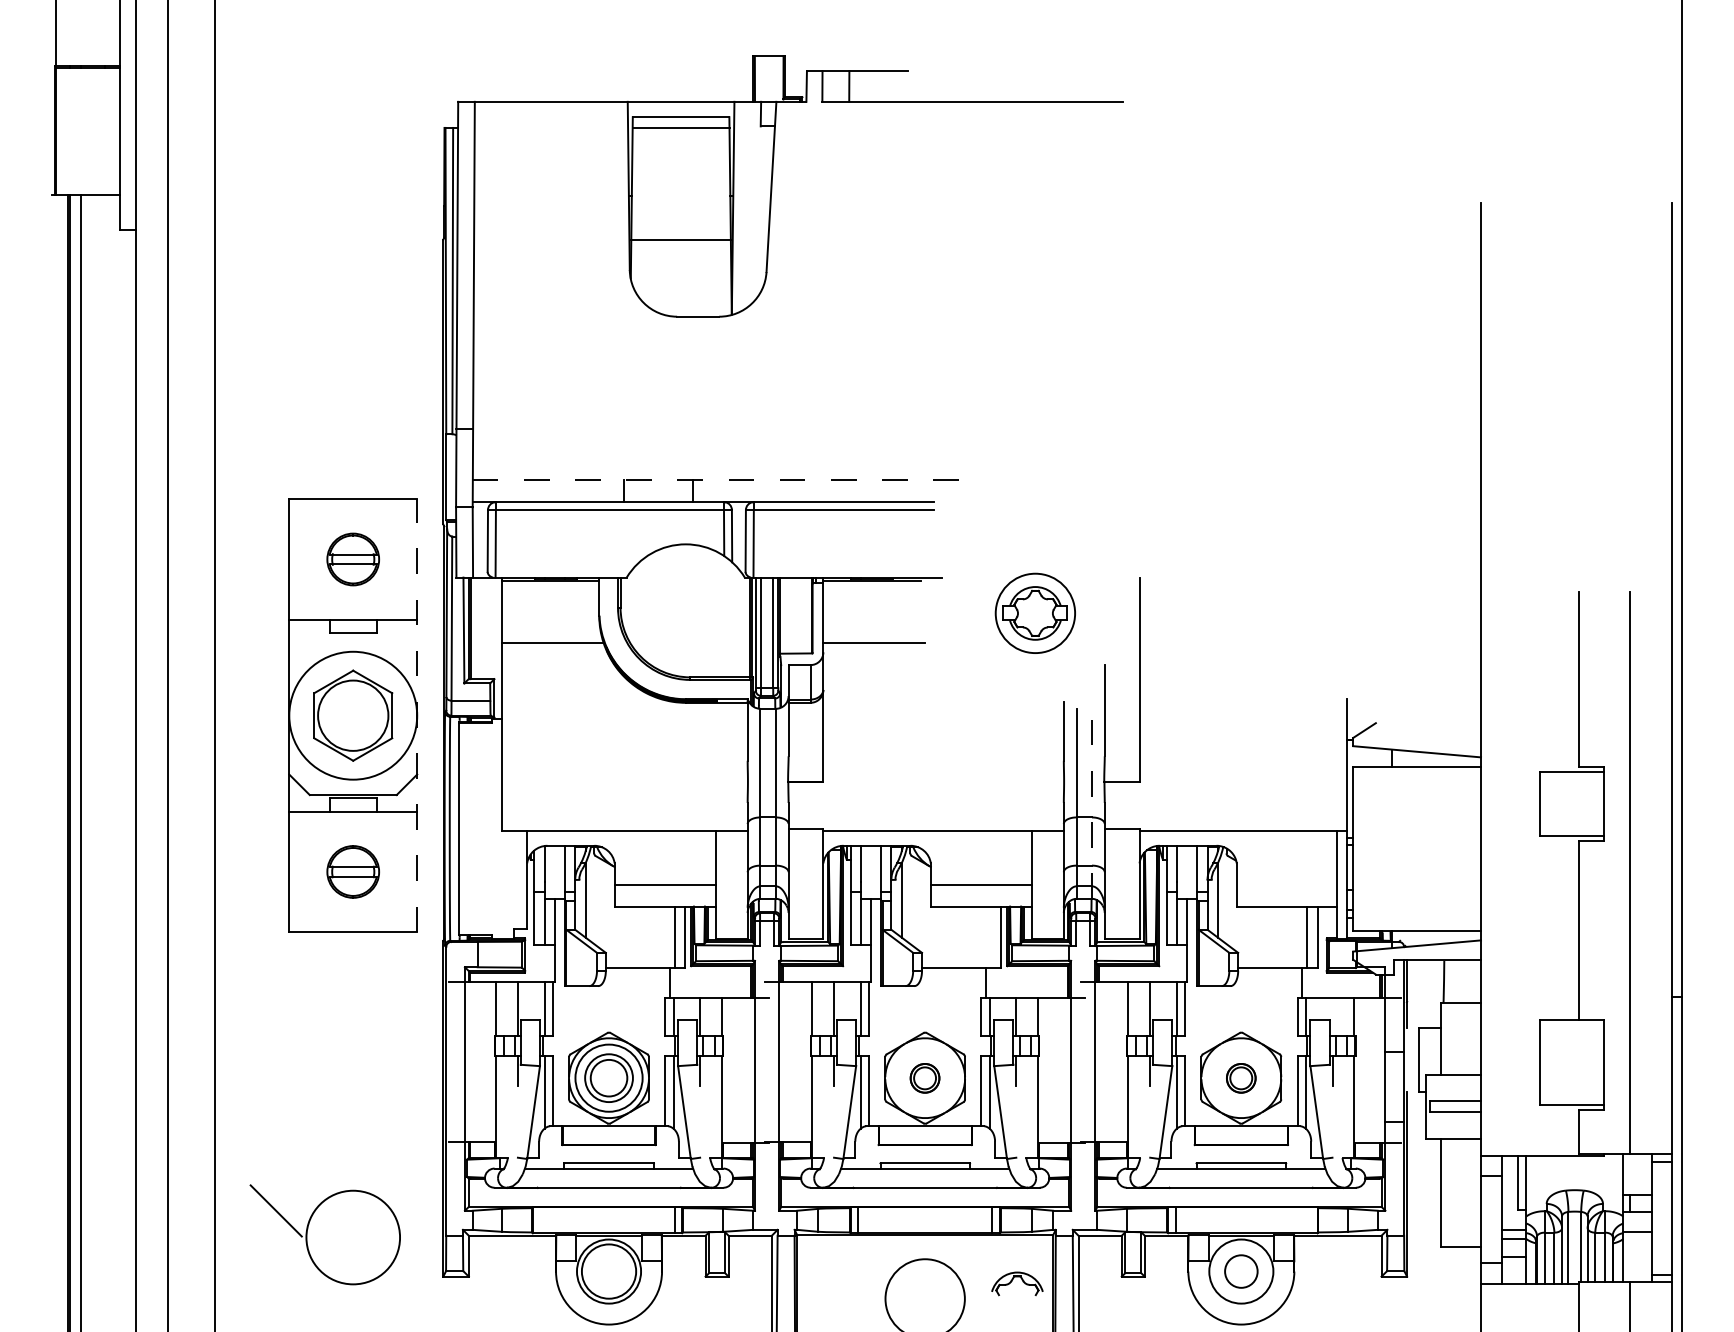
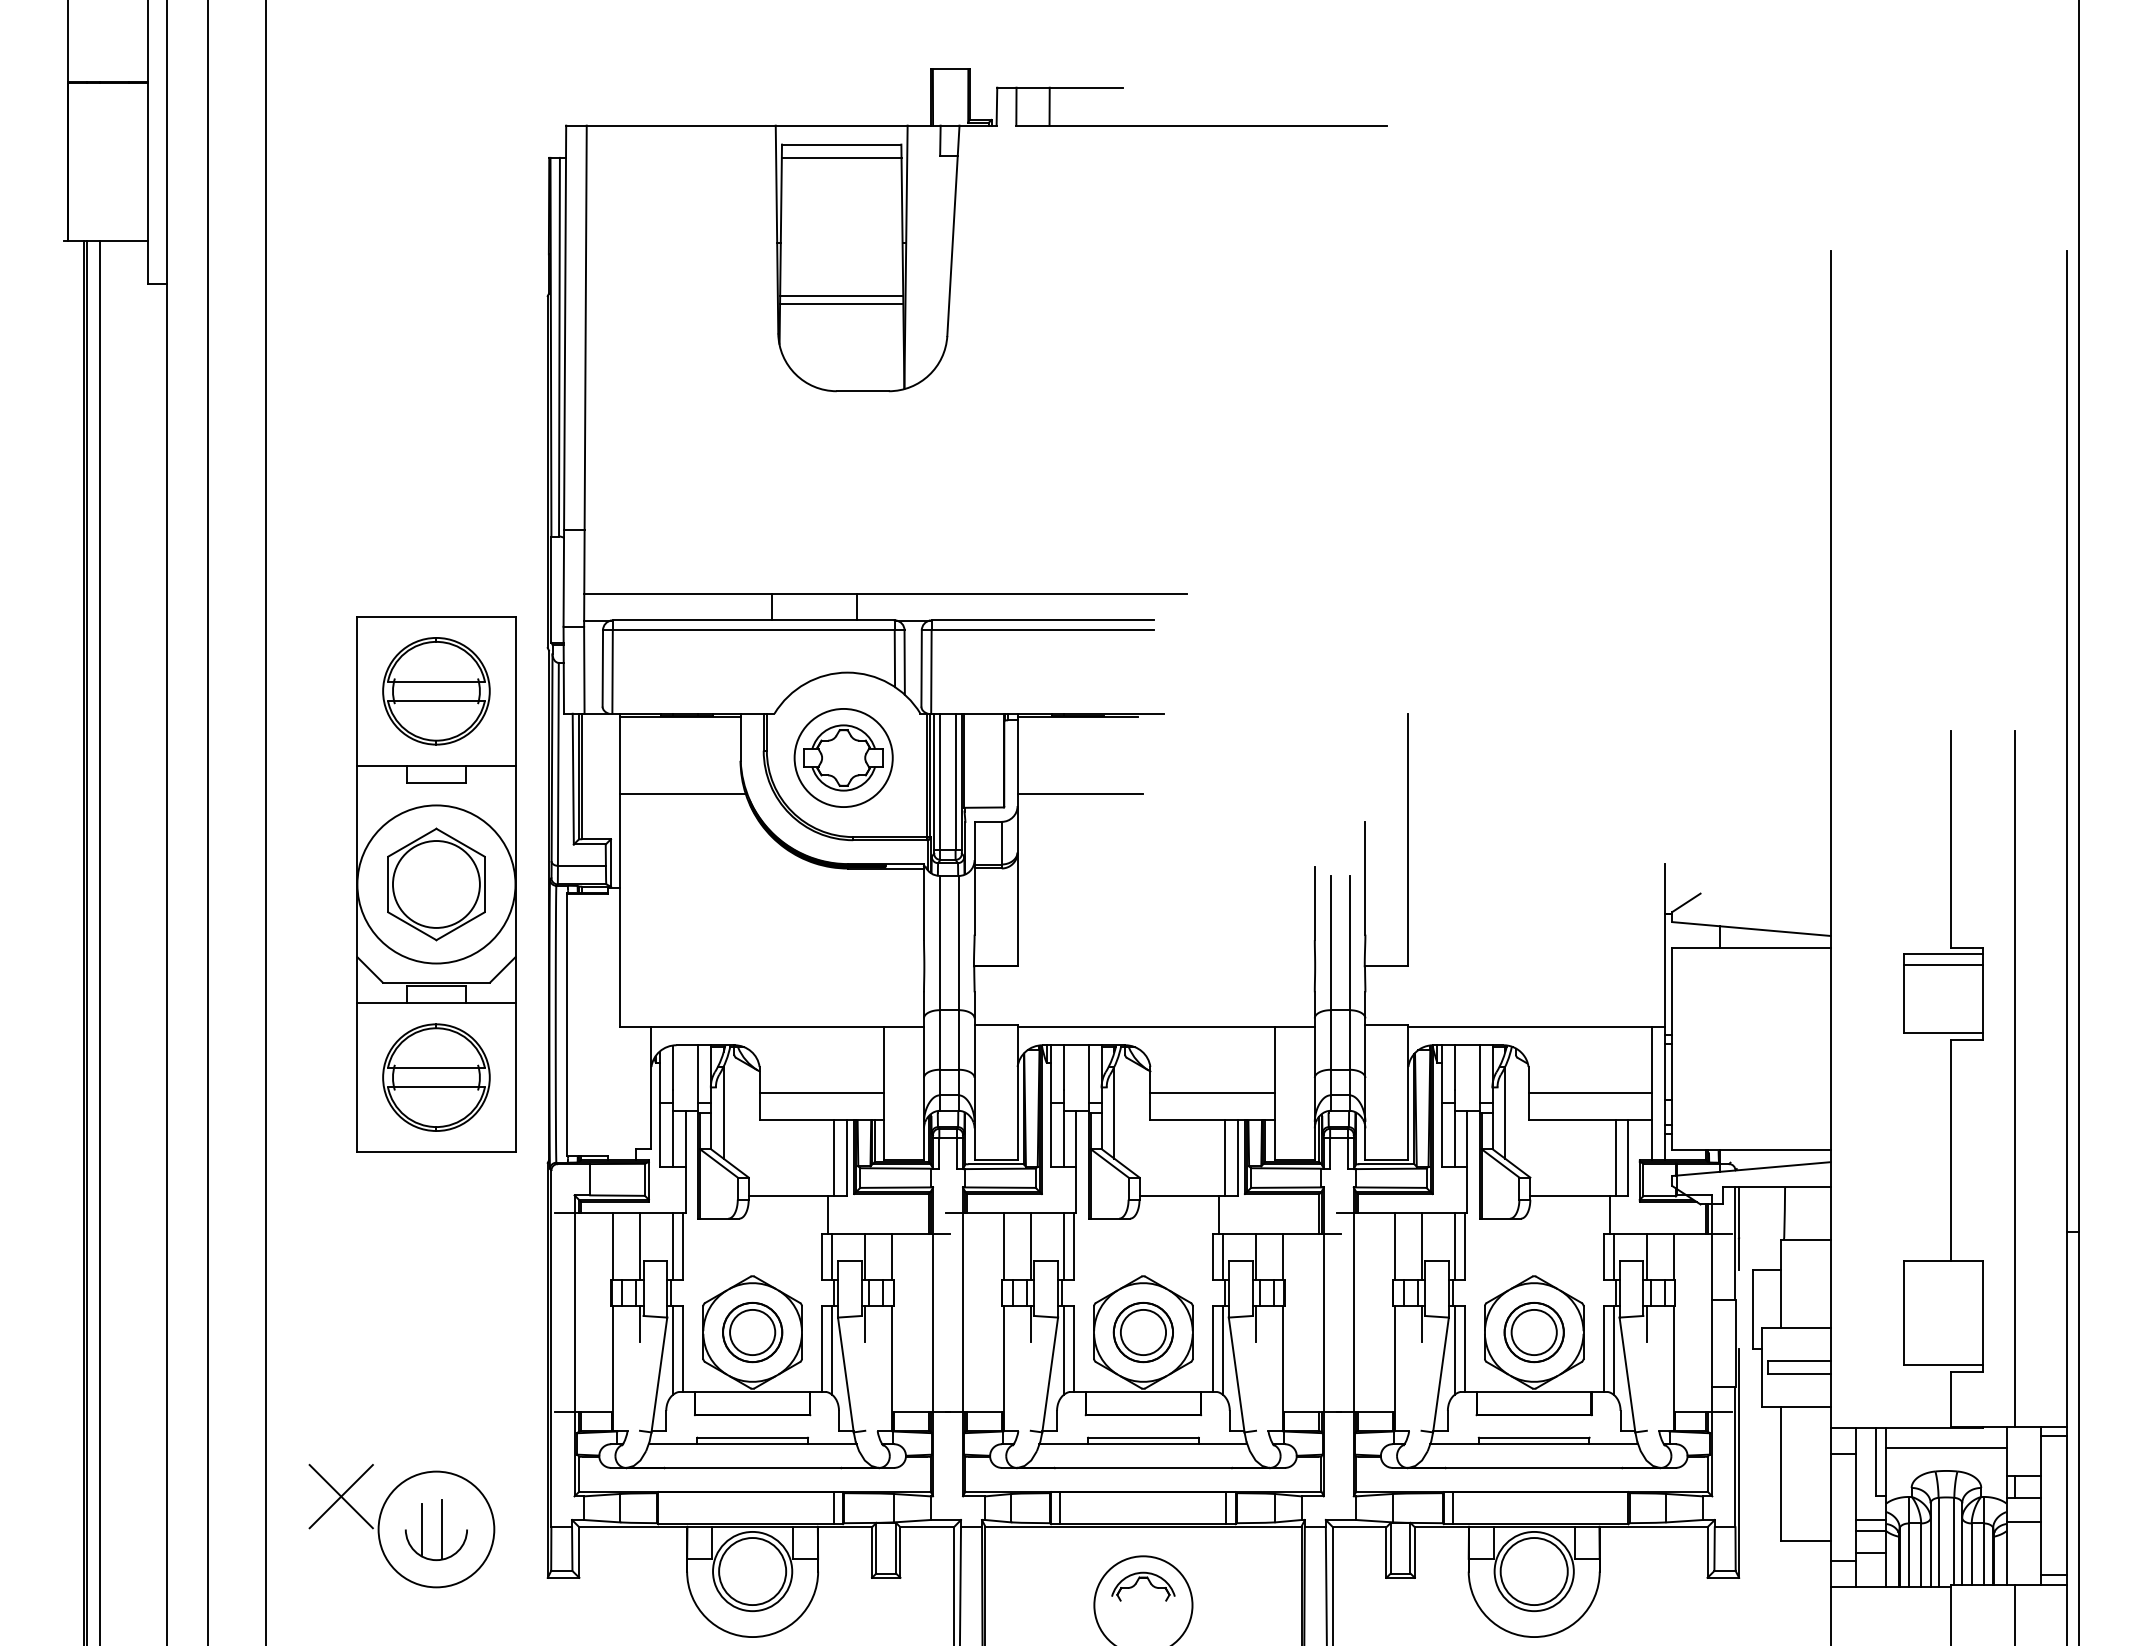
line: (680, 245) -> (841, 303), added
line: (717, 480) -> (886, 593), dashed -> solid
part: (353, 559) -> (436, 691), size x1.67
part: (1035, 613) -> (843, 757), moved
line: (417, 714) -> (515, 883), dashed -> solid
line: (1571, 781) -> (1942, 965), added
line: (1091, 803) -> (1349, 992), dashed -> solid
part: (353, 871) -> (436, 1077), size x1.67
line: (1286, 884) -> (1589, 1093), added
line: (991, 936) -> (1225, 1157), added
line: (1332, 1016) -> (1646, 1256), added
circle: (608, 1078) -> (752, 1332), size x0.71
part: (924, 1078) -> (1142, 1332), size x1.67
part: (1240, 1078) -> (1533, 1332), size x1.67
line: (1574, 1171) -> (1946, 1447), added
line: (275, 1210) -> (340, 1496), added
part: (352, 1237) -> (435, 1529), added
circle: (1240, 1271) -> (1533, 1571), size x1.67
part: (1012, 1281) -> (1137, 1583), moved

